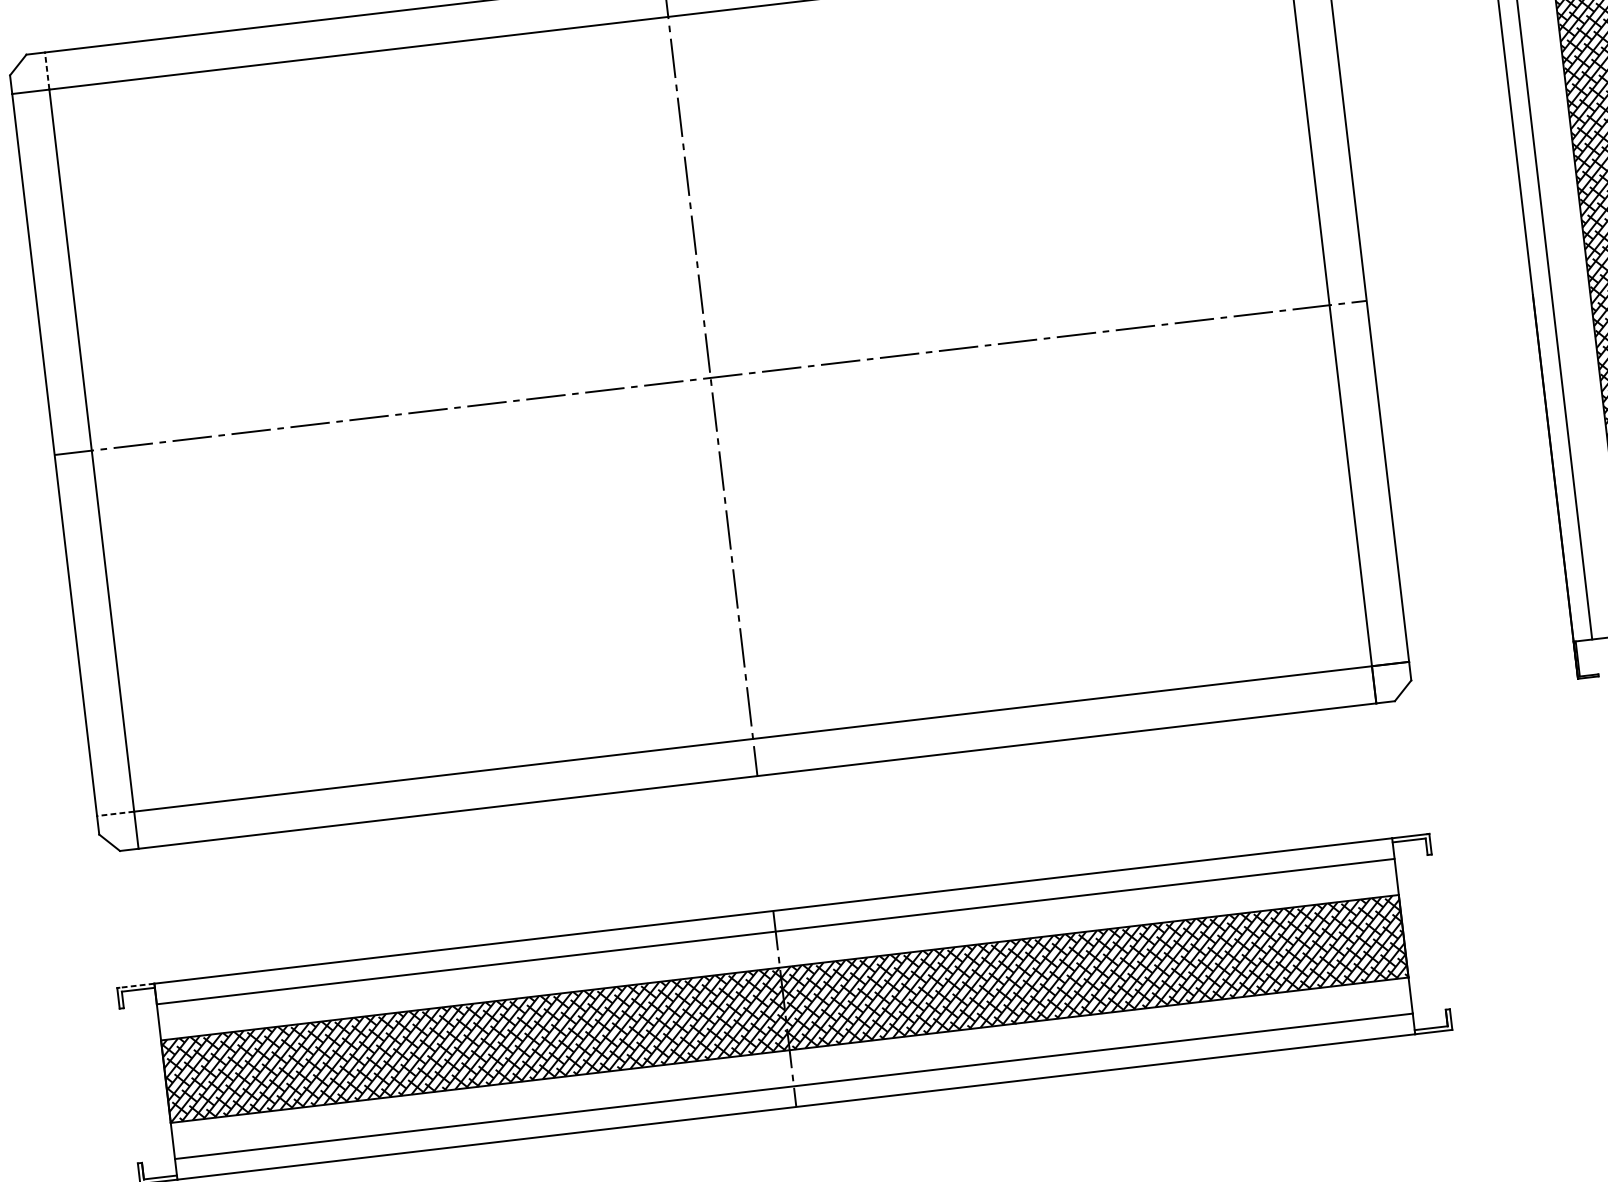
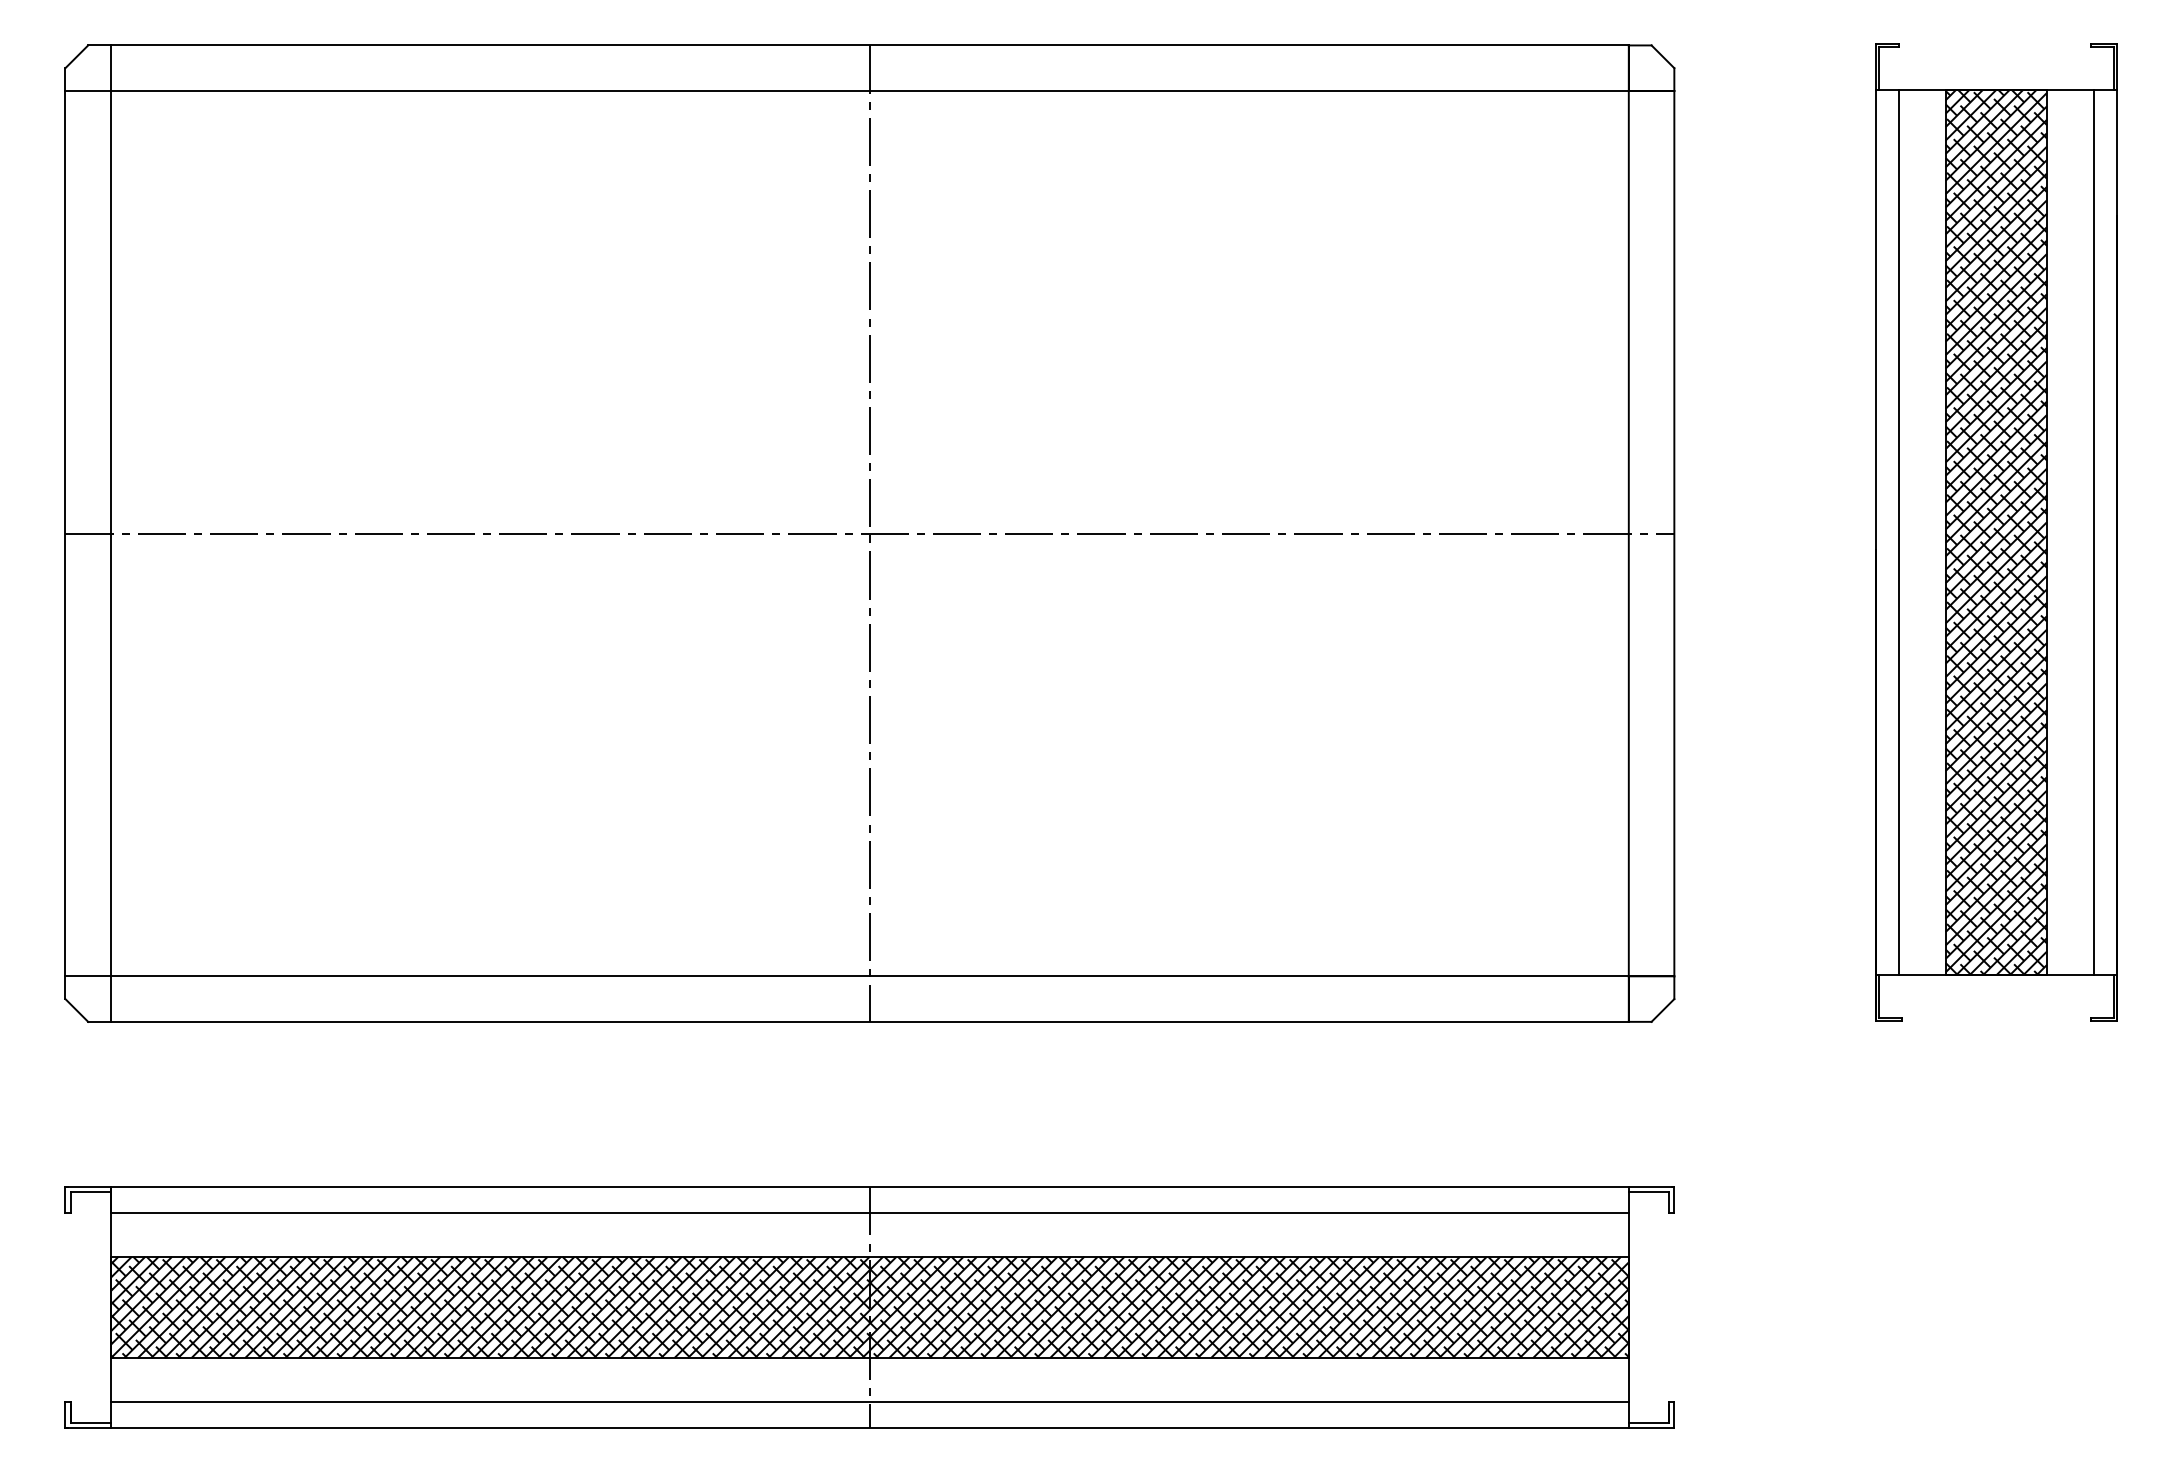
line: (46, 71) -> (110, 68), dashed -> solid
line: (115, 813) -> (88, 976), dashed -> solid
line: (136, 986) -> (88, 1187), dashed -> solid

